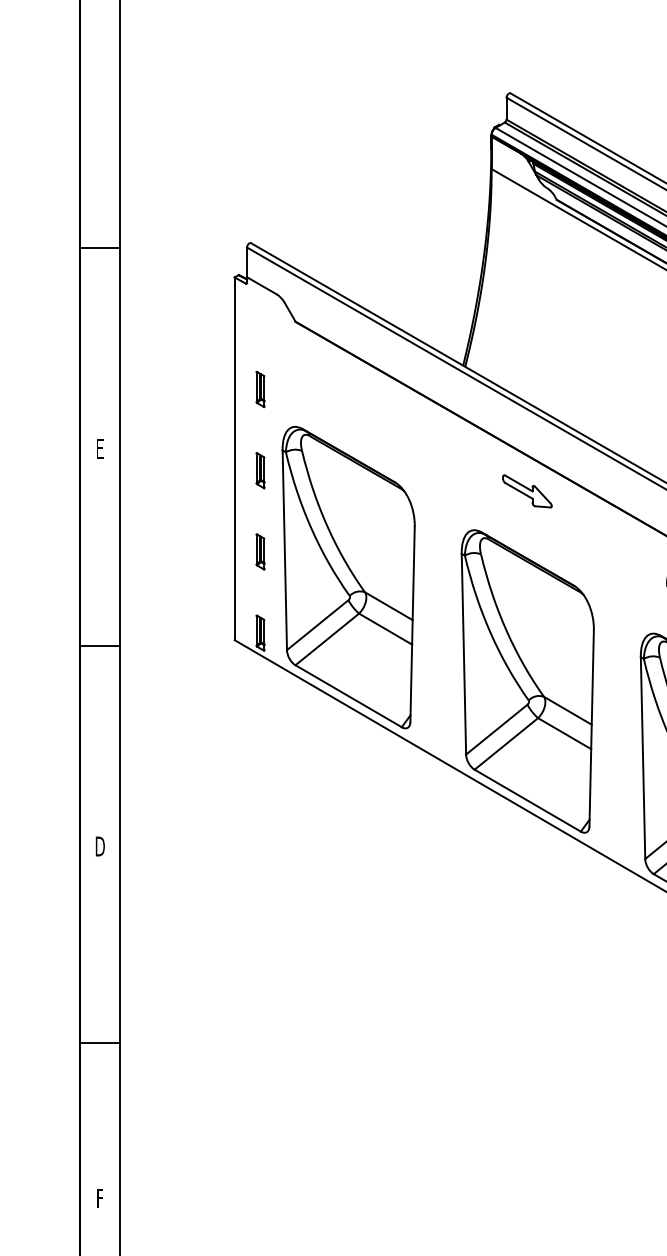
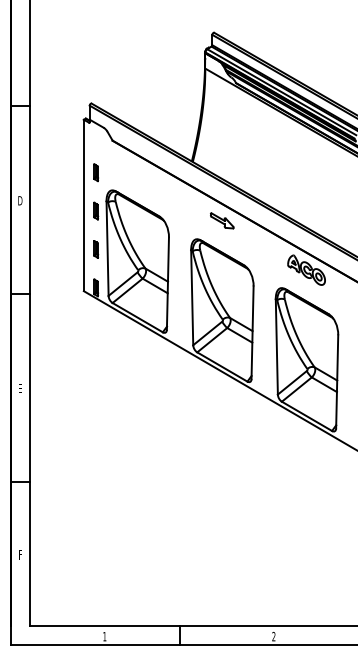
text: (100, 448) -> (20, 200), E -> D
text: (100, 846) -> (20, 388), D -> E

